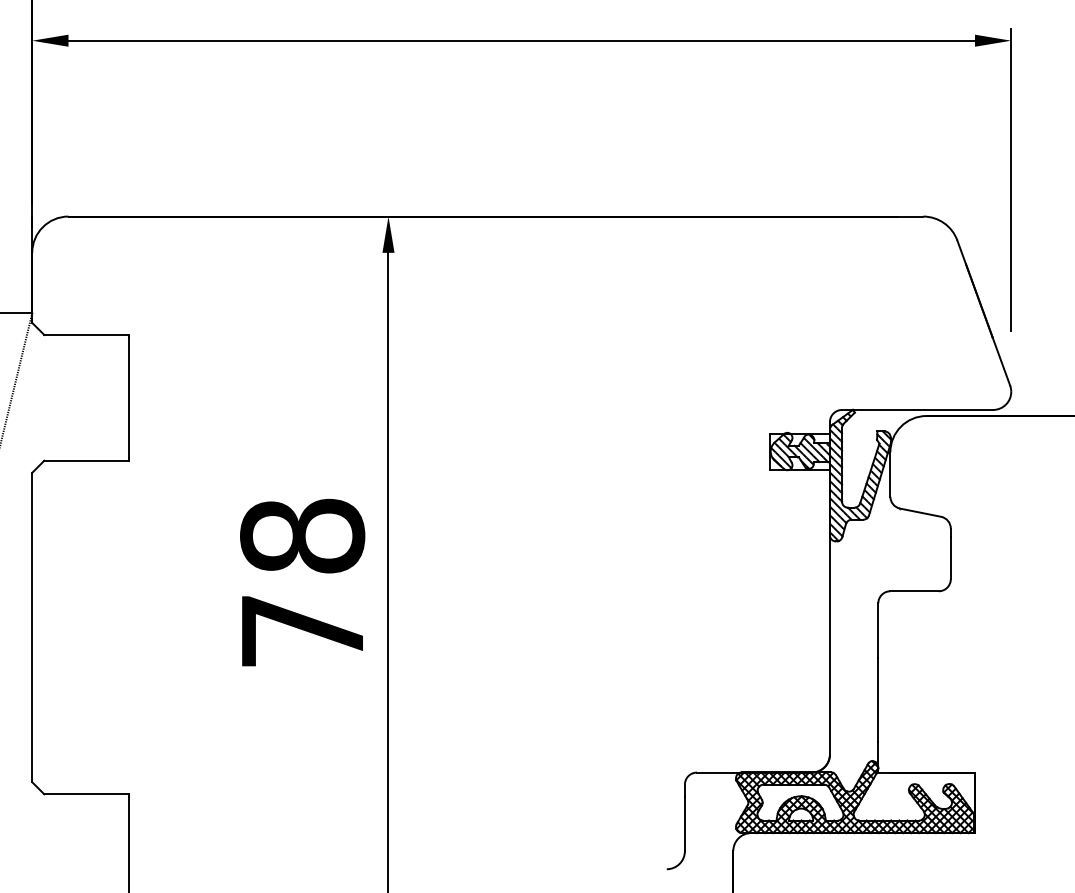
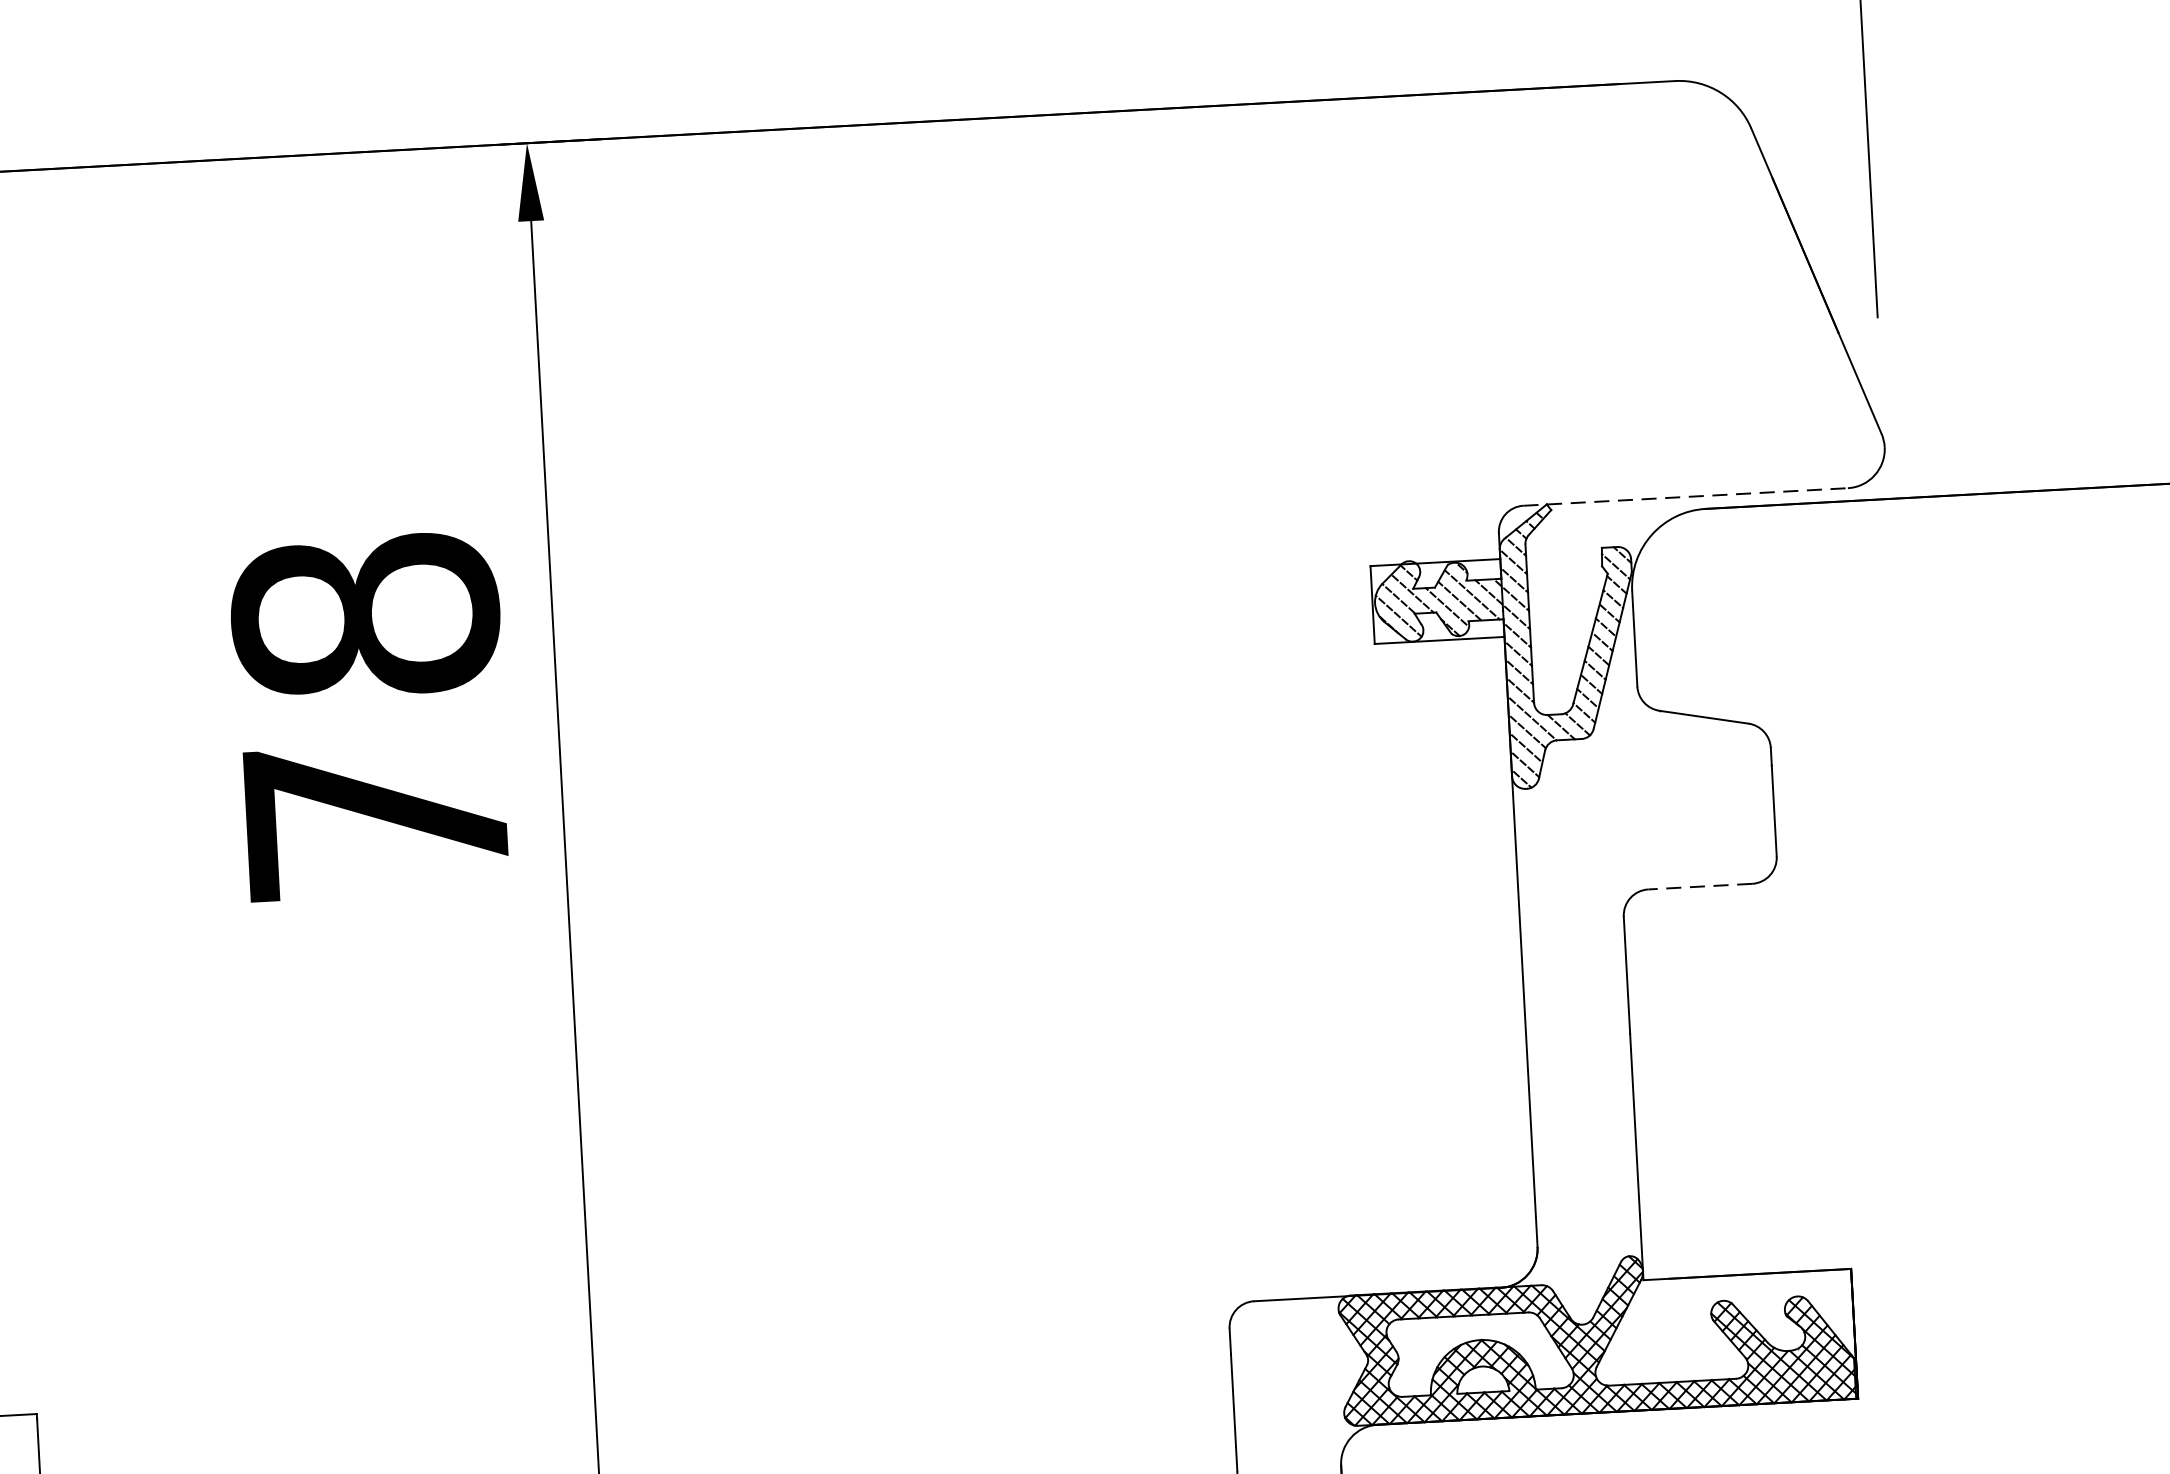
line: (917, 409) -> (1685, 495), solid -> dashed
text: (302, 582) -> (370, 715), moved
line: (914, 591) -> (1700, 887), solid -> dashed

